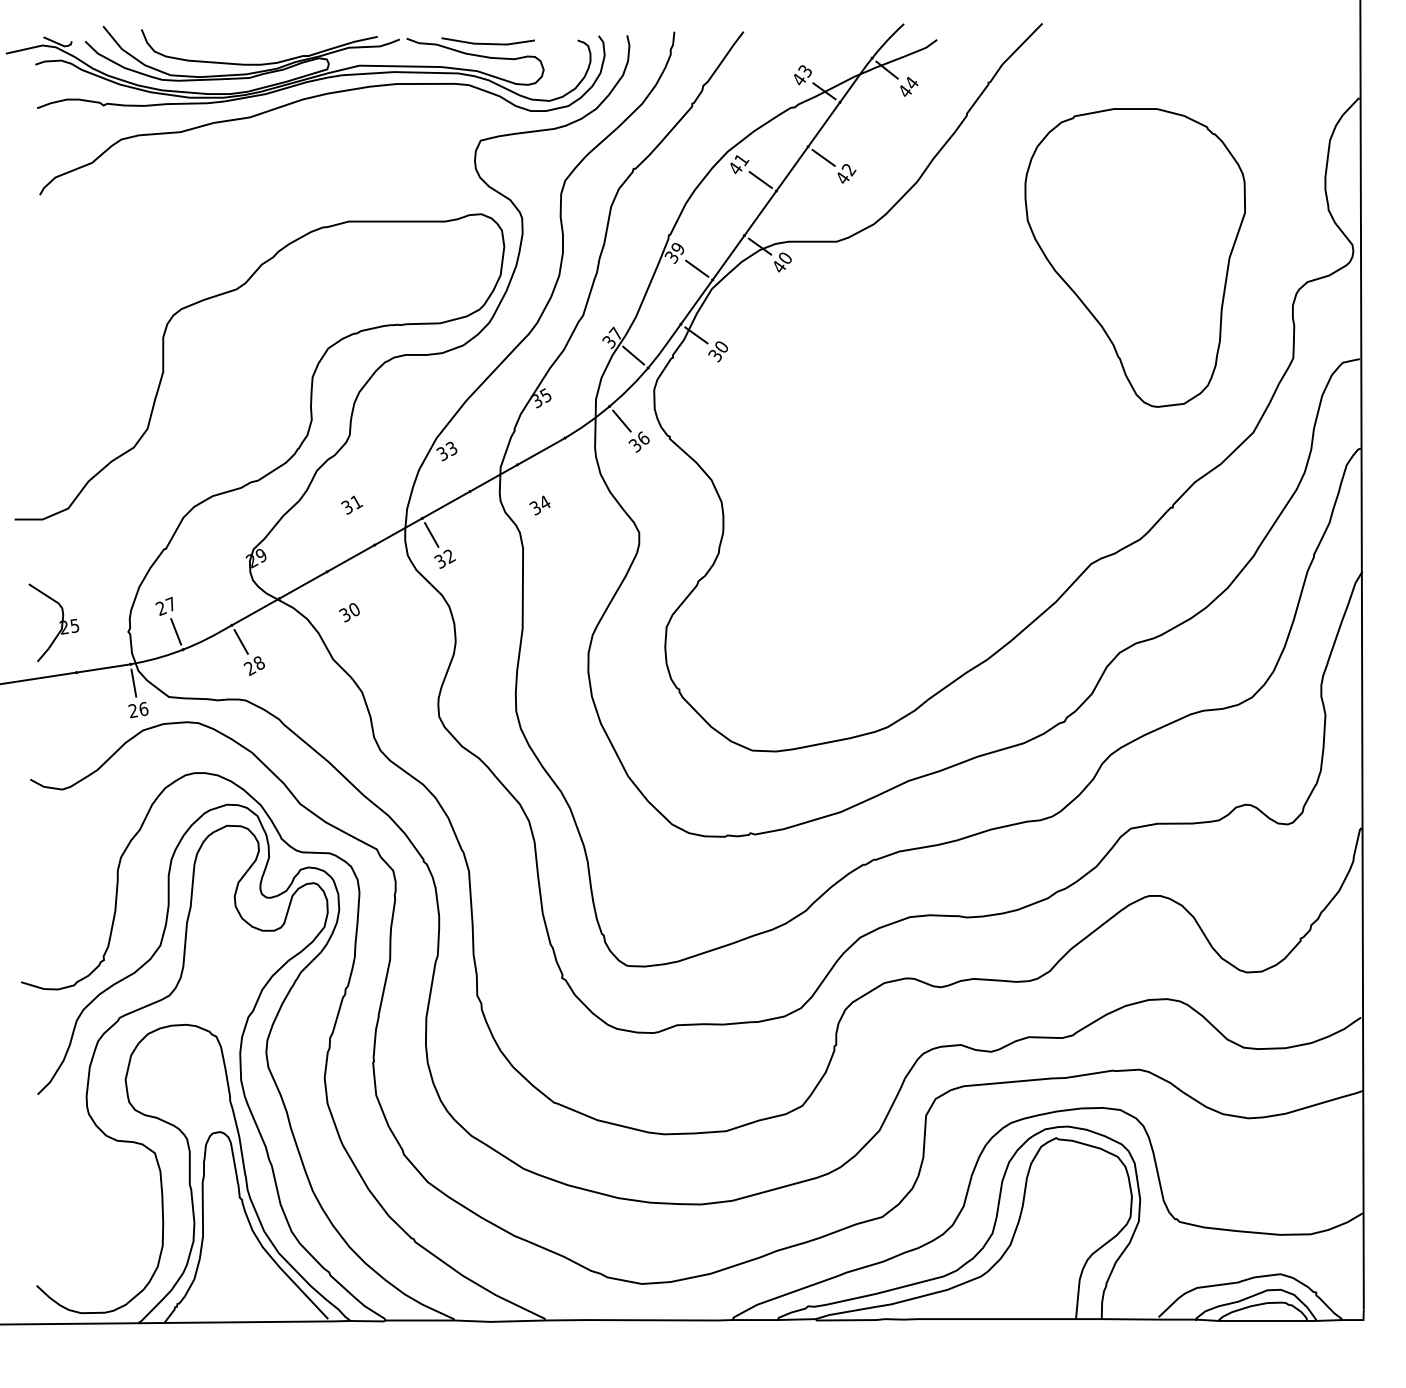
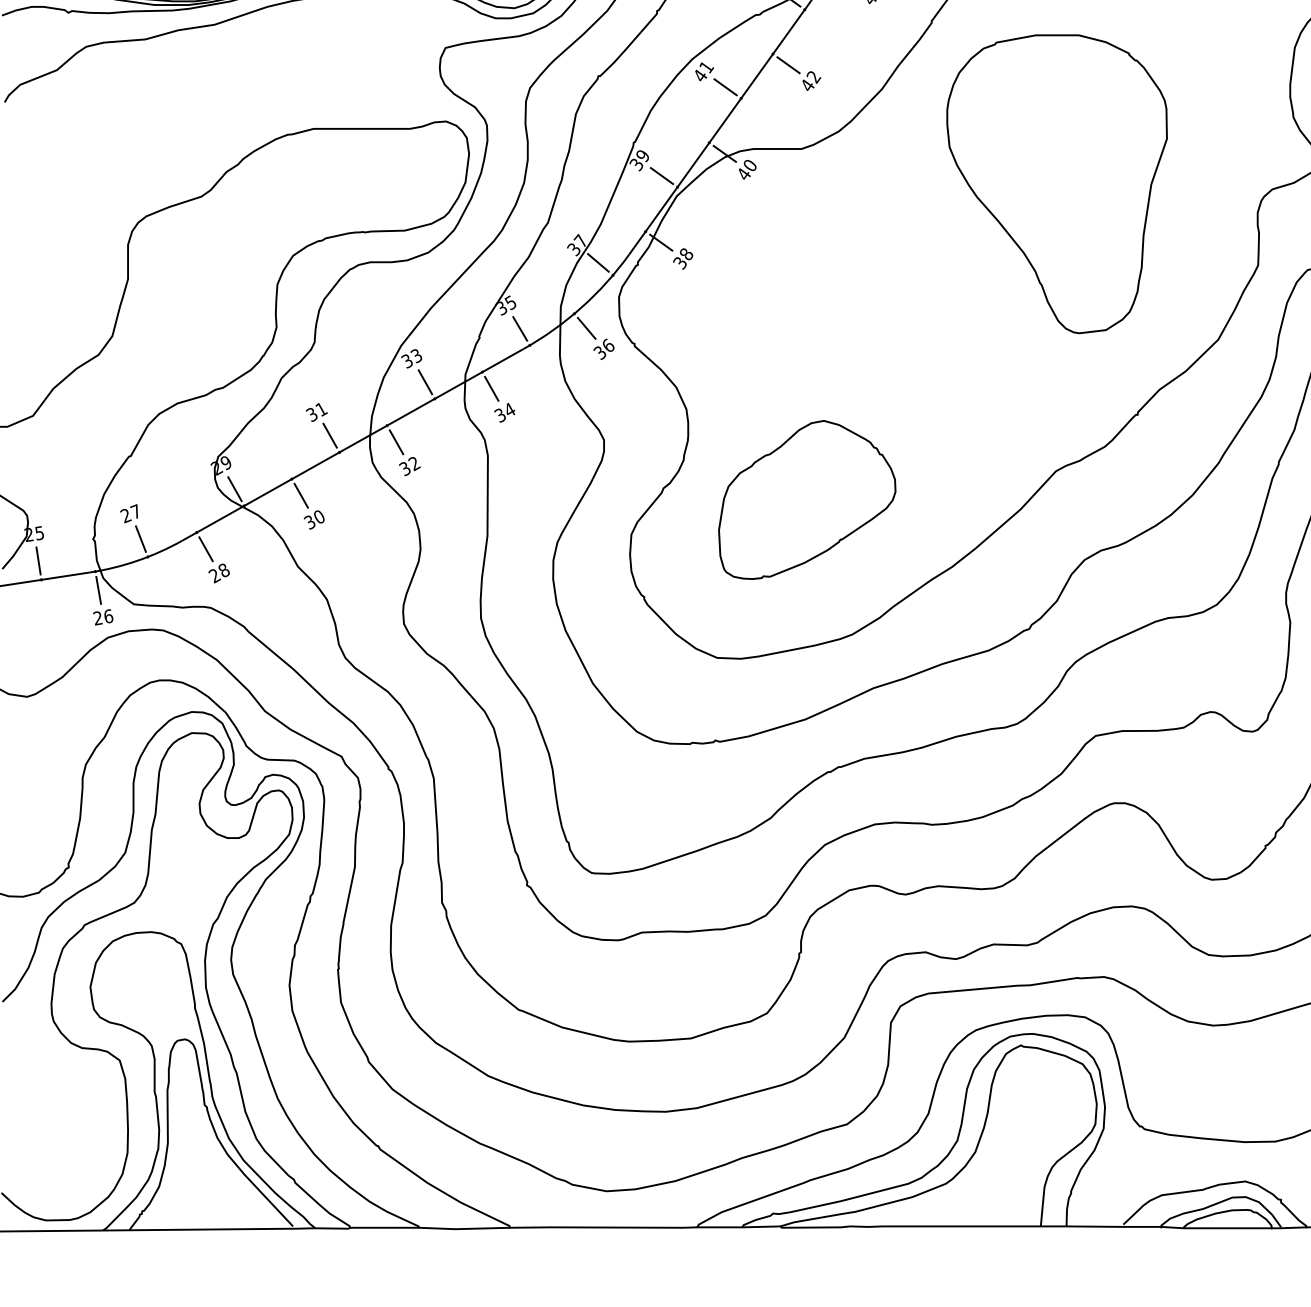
part: (1134, 257) -> (1056, 183), moved
text: (721, 346) -> (686, 253), 30 -> 38
line: (555, 421) -> (520, 328), added
line: (460, 474) -> (425, 381), added
line: (526, 481) -> (491, 388), added
line: (365, 528) -> (330, 435), added
line: (269, 581) -> (234, 488), added
line: (336, 588) -> (301, 495), added
part: (842, 592) -> (807, 499), added
line: (73, 653) -> (38, 560), added

